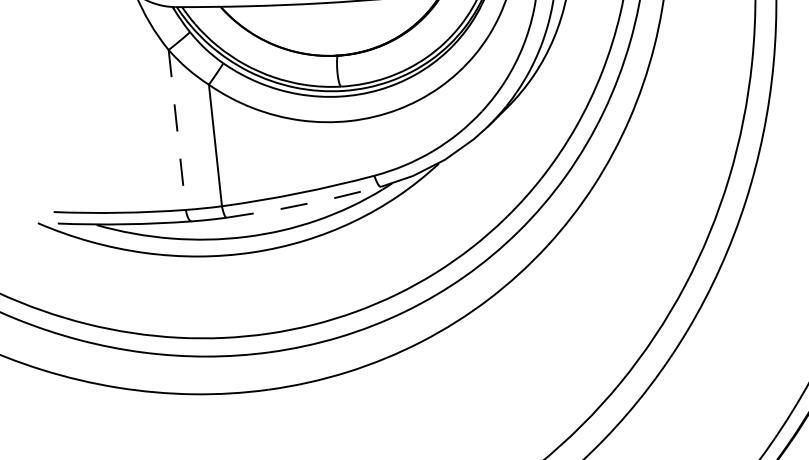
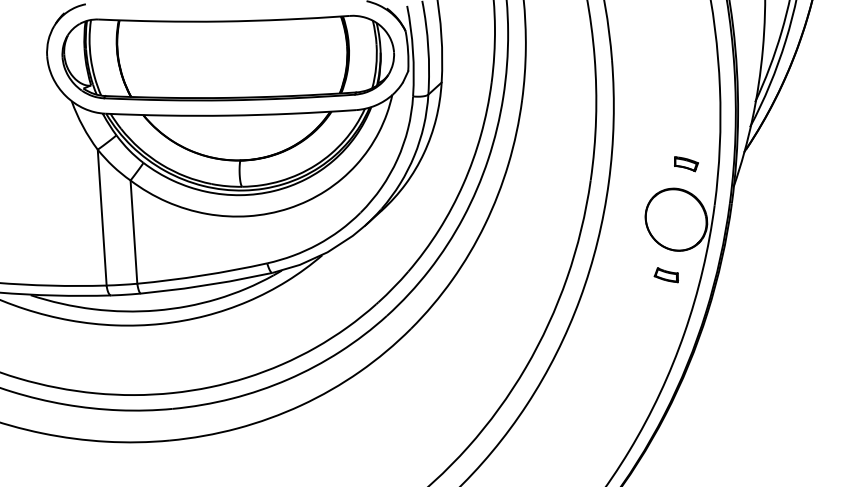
line: (177, 130) -> (102, 218), dashed -> solid
line: (303, 204) -> (206, 285), dashed -> solid

